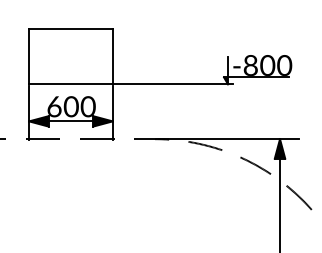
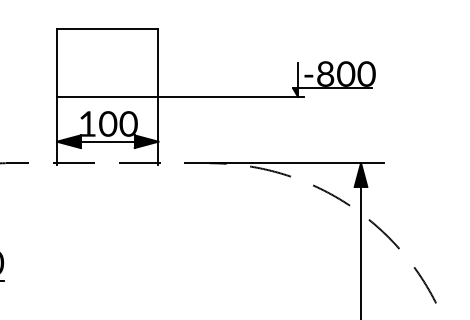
text: (54, 106) -> (87, 123), 600 -> 100

